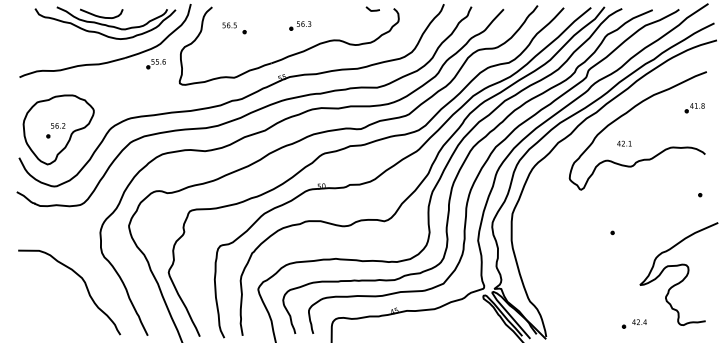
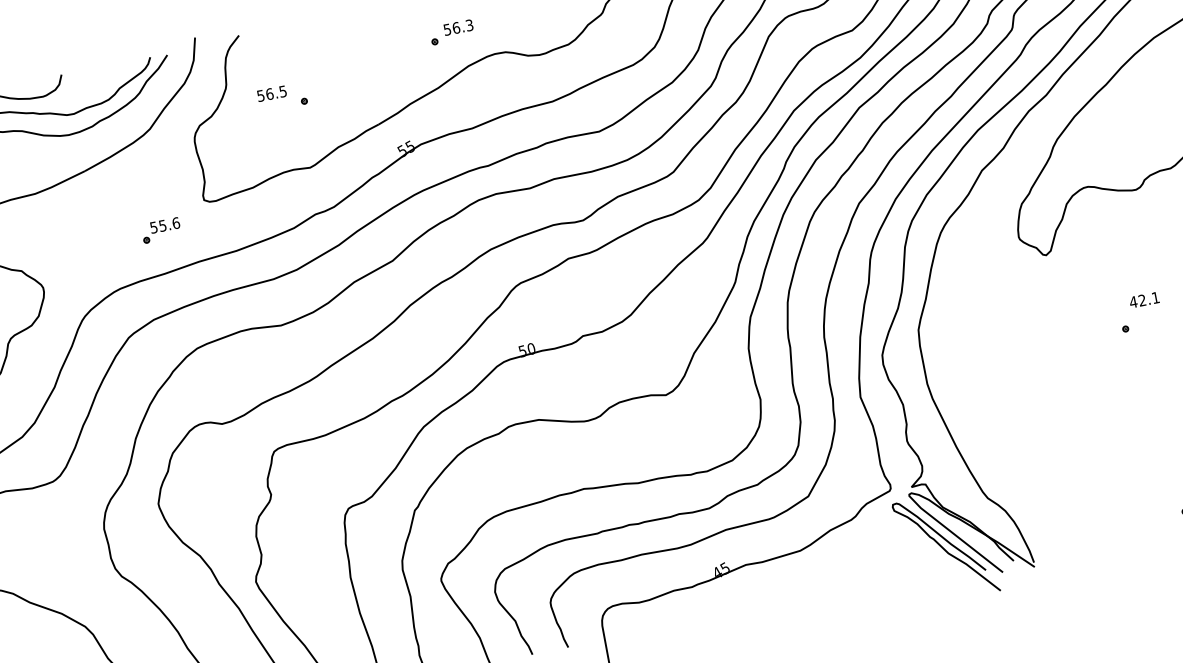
part: (300, 25) -> (451, 31), moved
part: (234, 28) -> (282, 98), moved
part: (155, 64) -> (159, 231), moved
text: (624, 143) -> (1144, 299), moved

